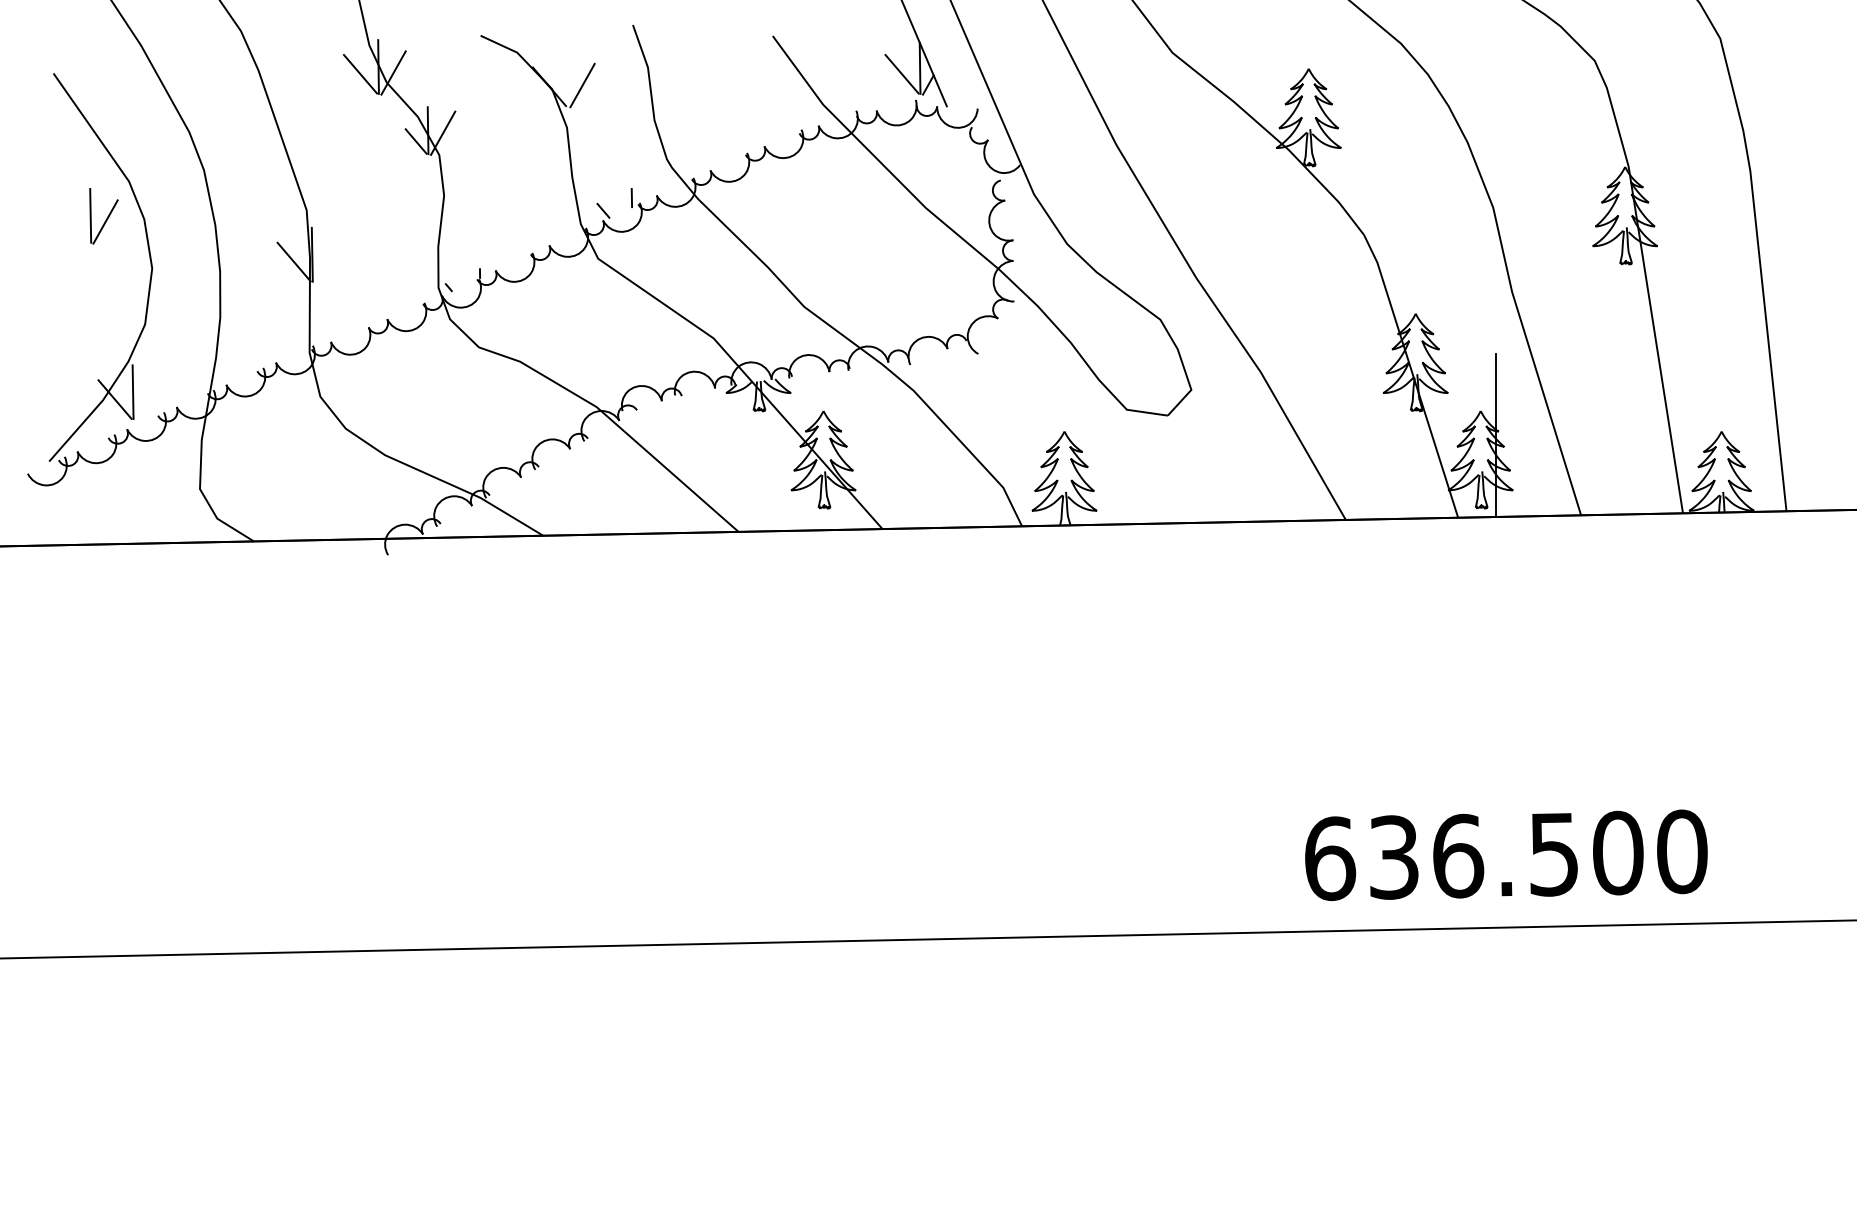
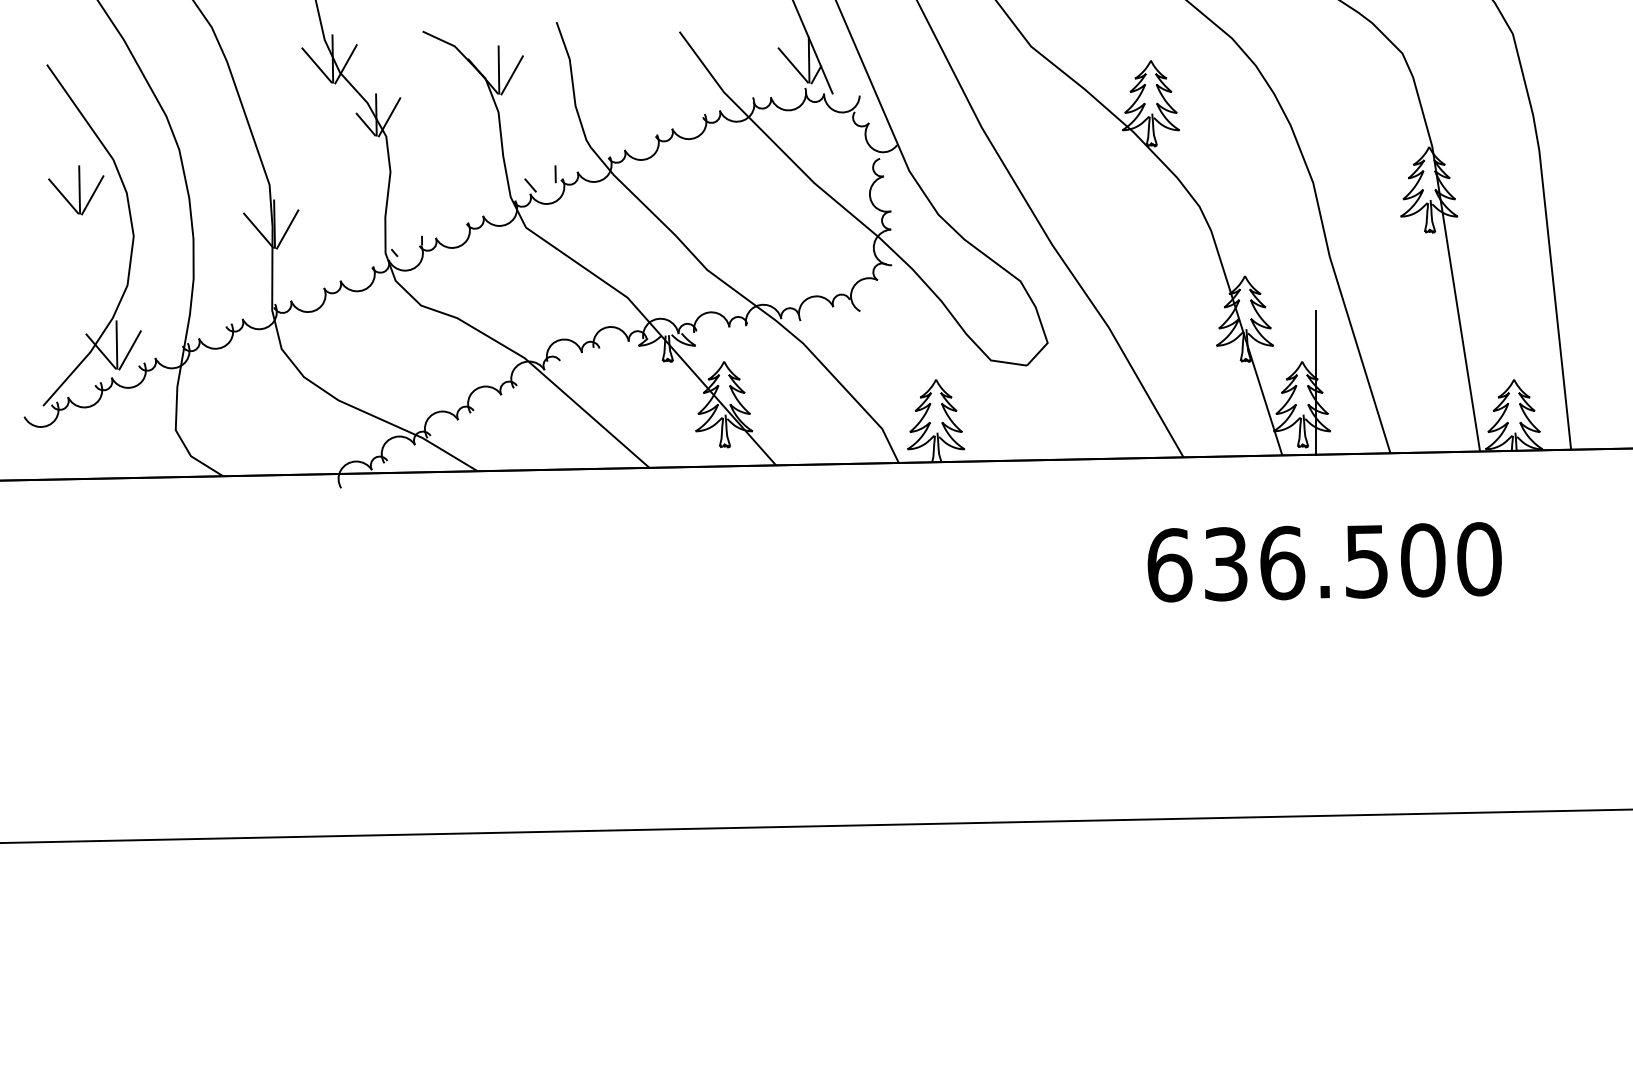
line: (566, 78) -> (498, 69), added
line: (72, 223) -> (63, 196), added
line: (327, 260) -> (287, 229), added
line: (147, 398) -> (129, 350), added
text: (1506, 855) -> (1324, 562), moved

